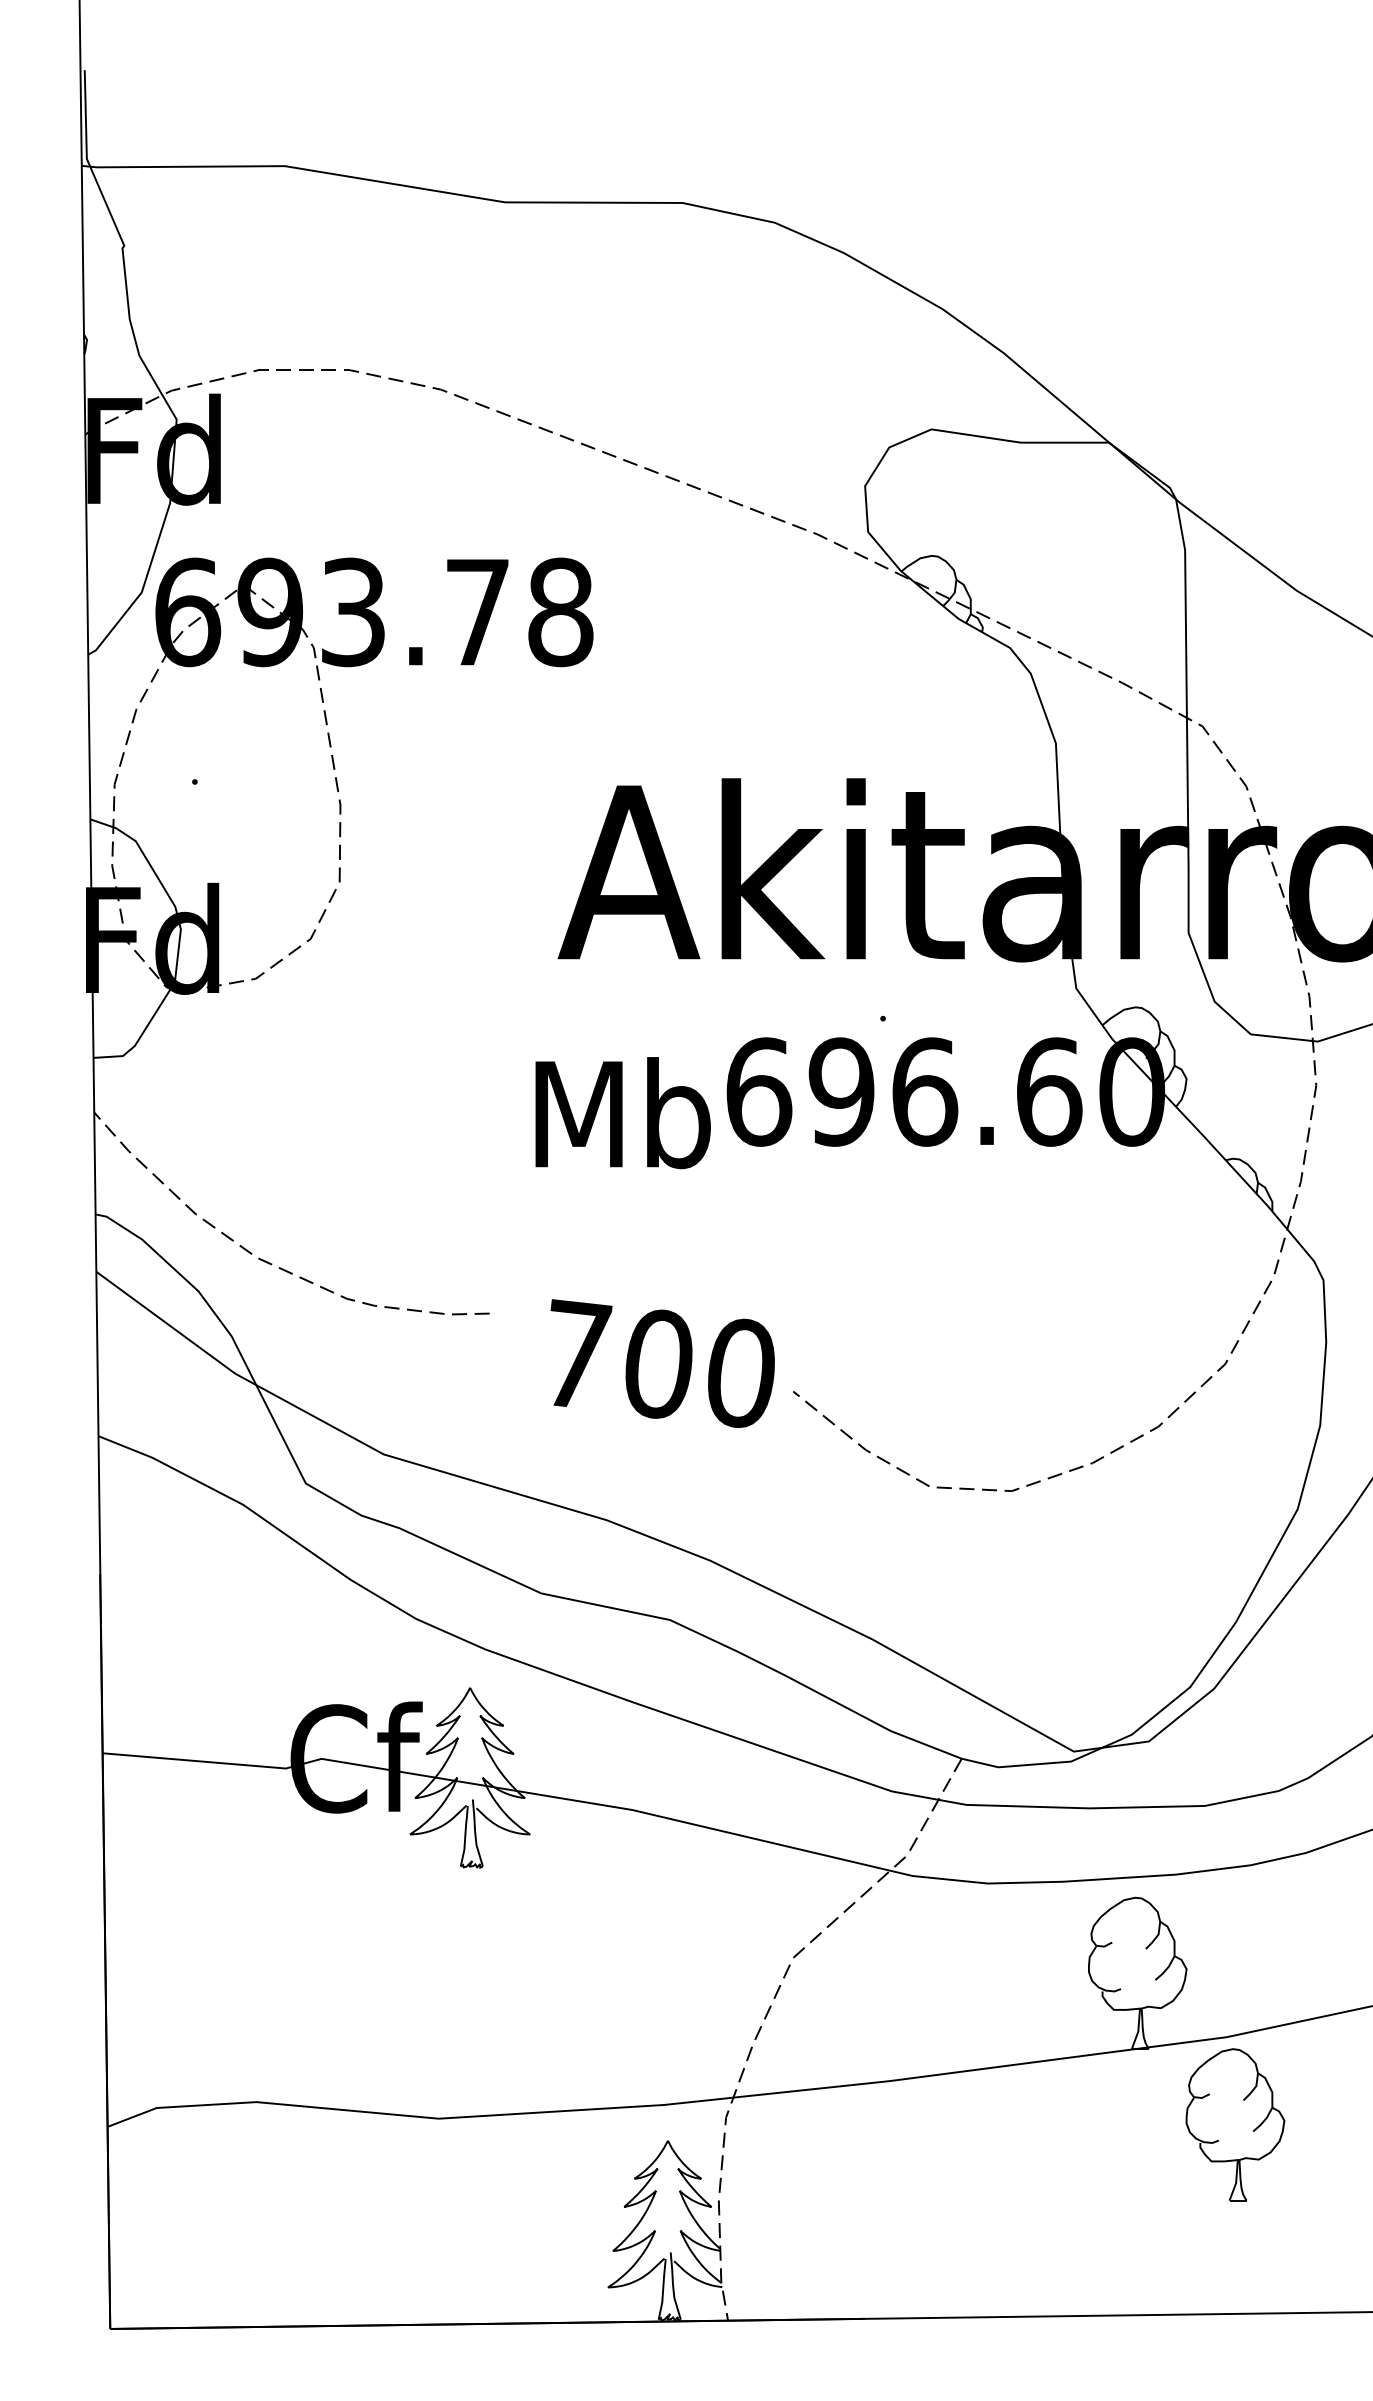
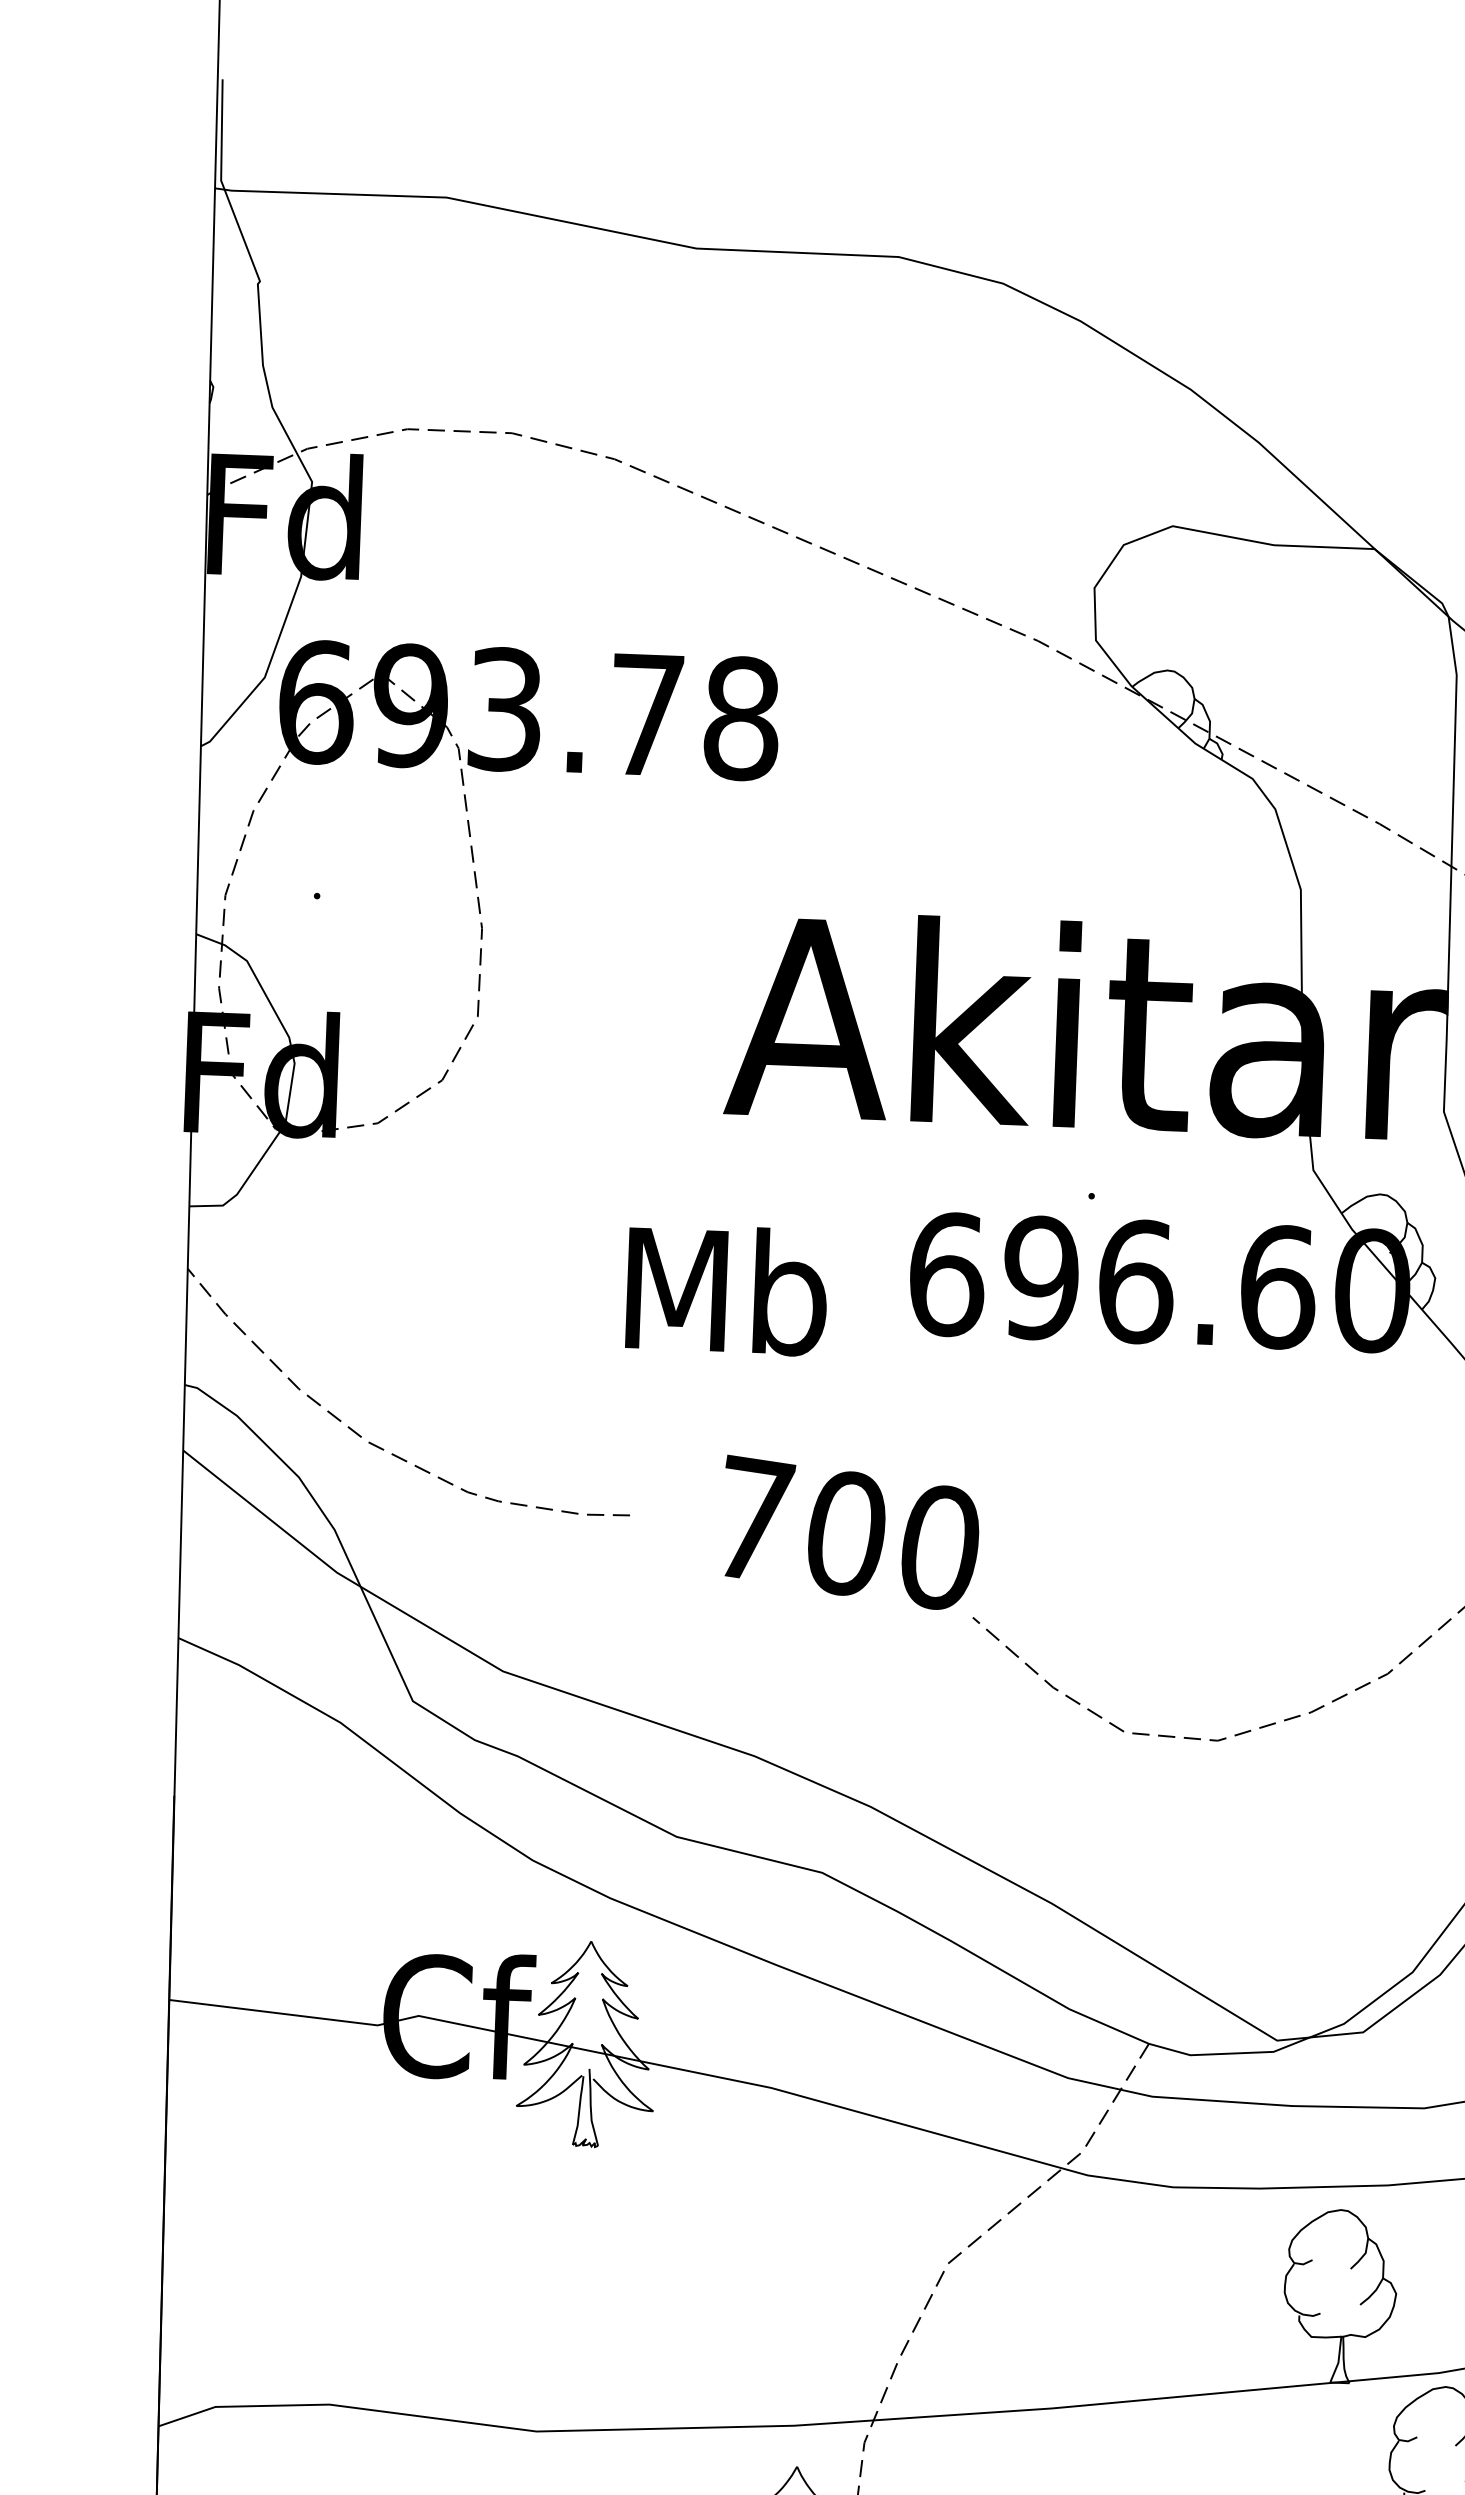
text: (622, 1113) -> (726, 1290), moved
text: (662, 1363) -> (850, 1532), moved

